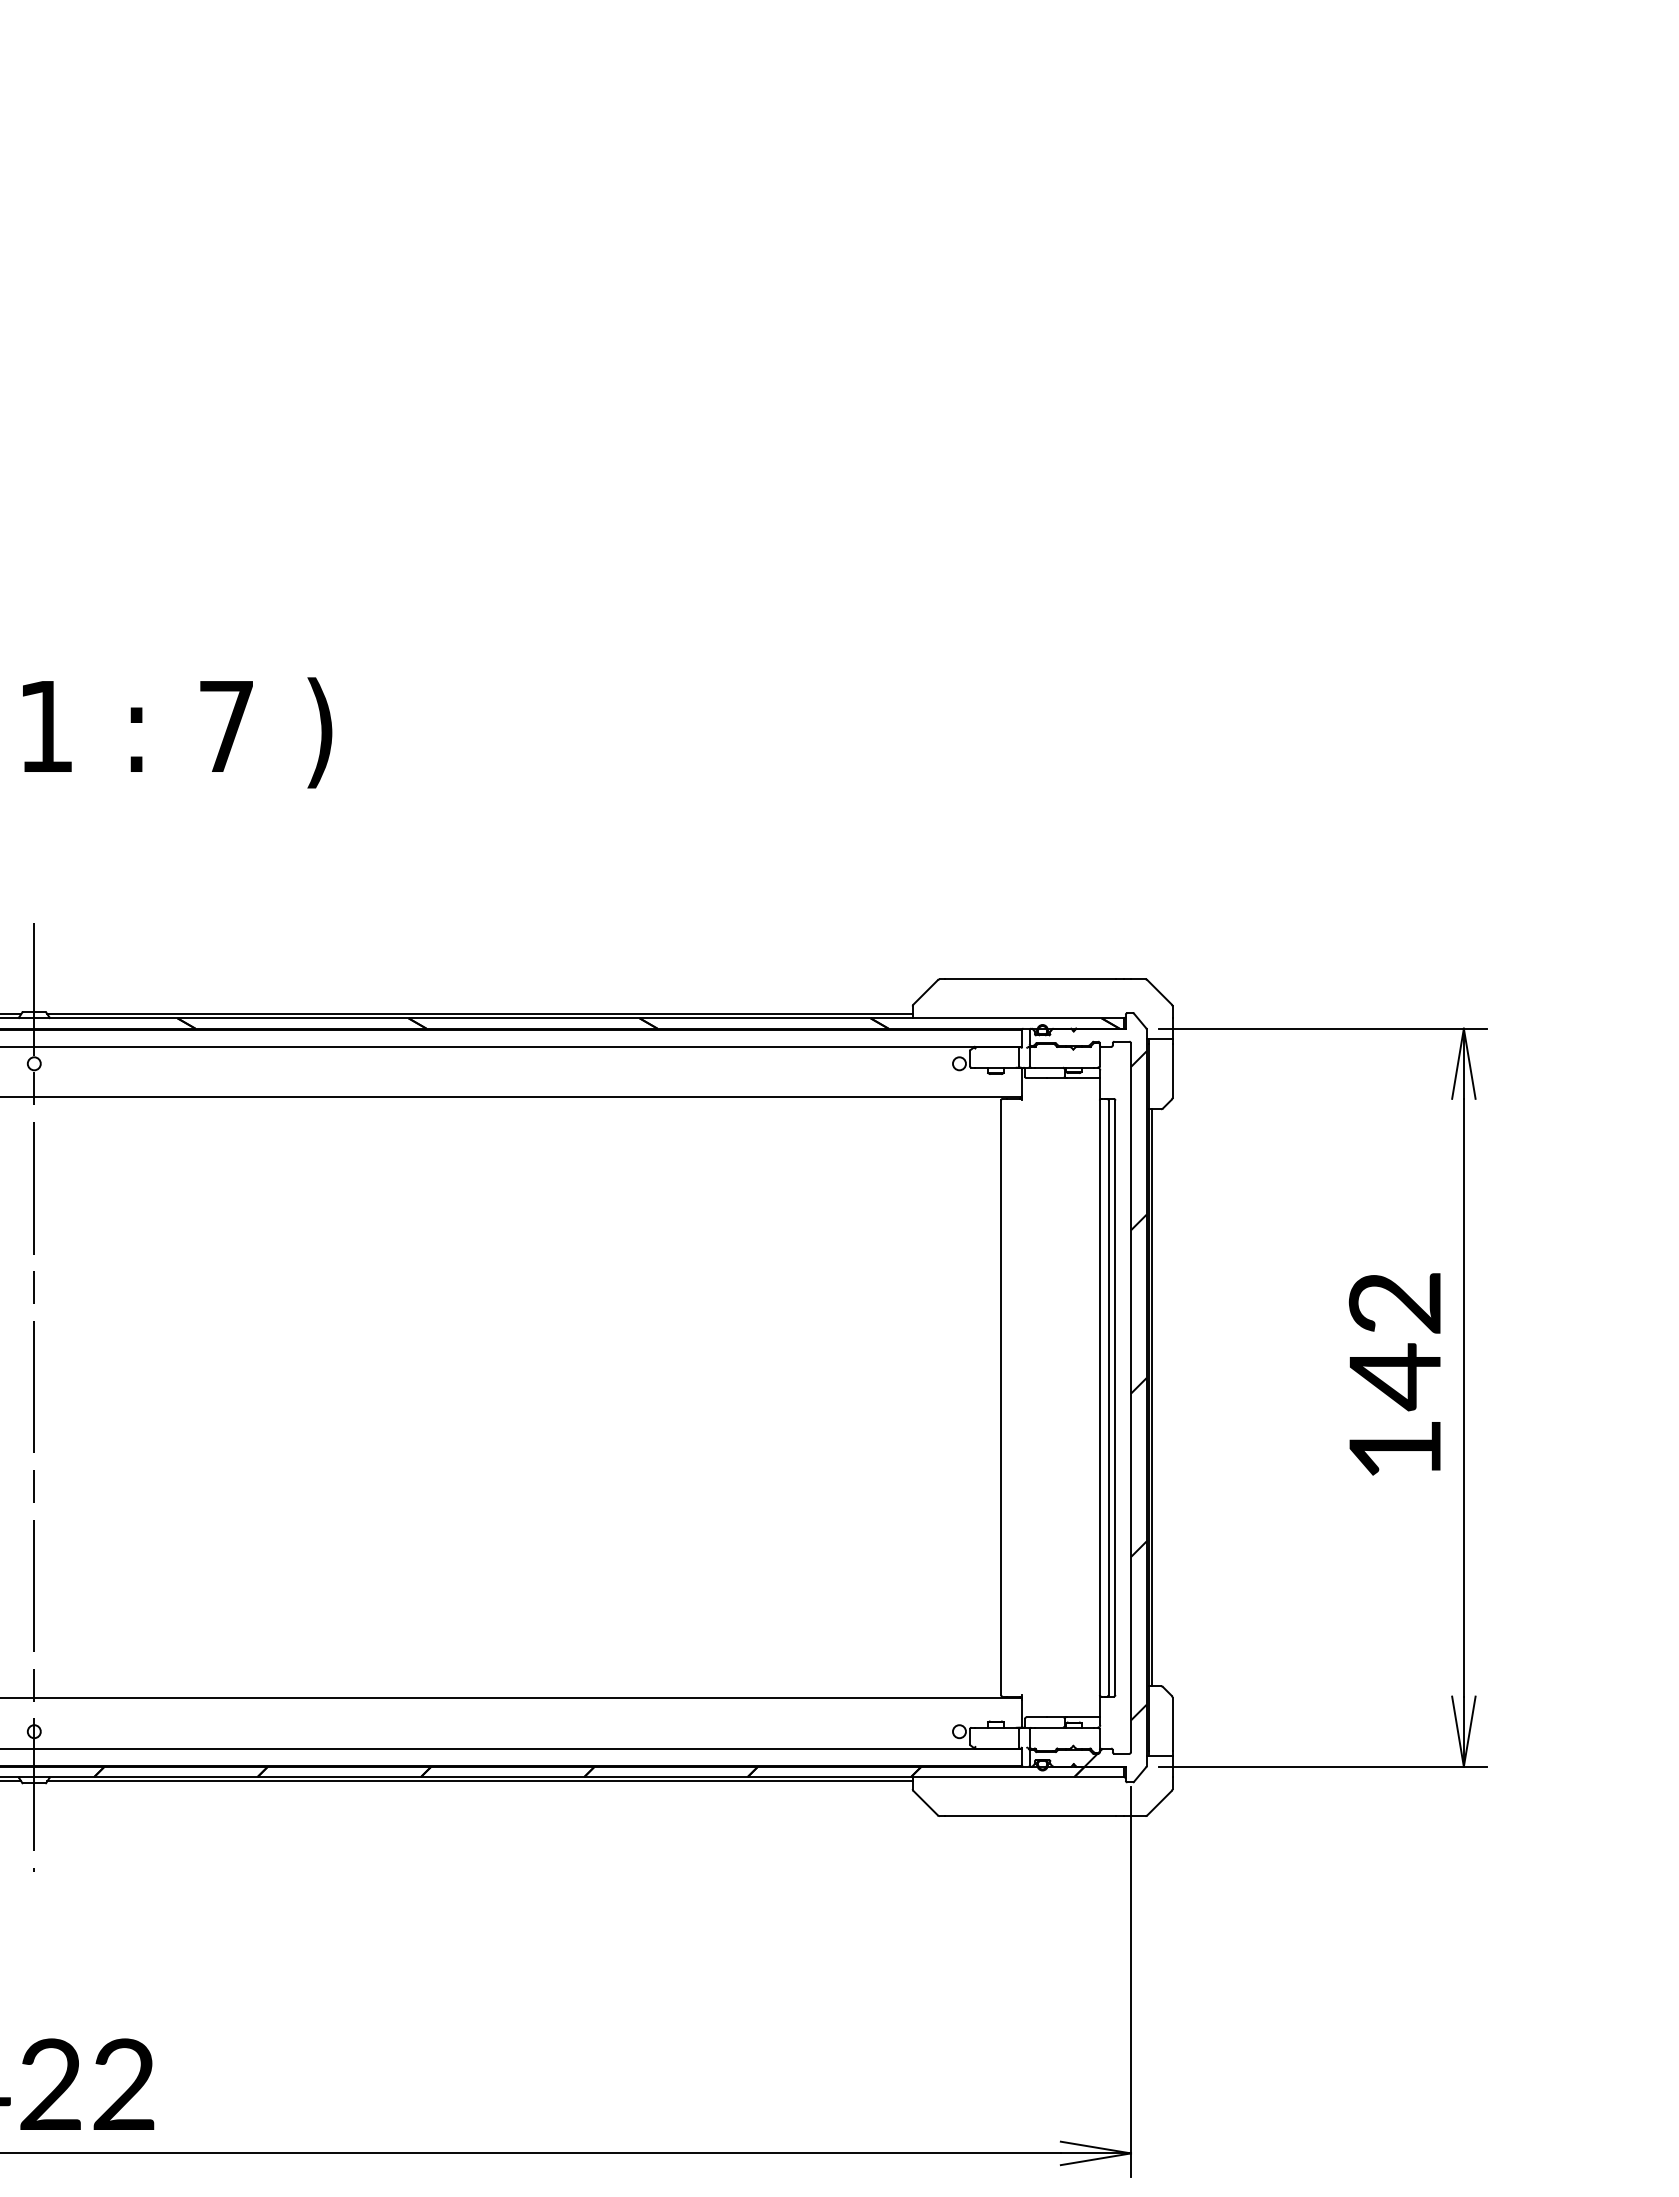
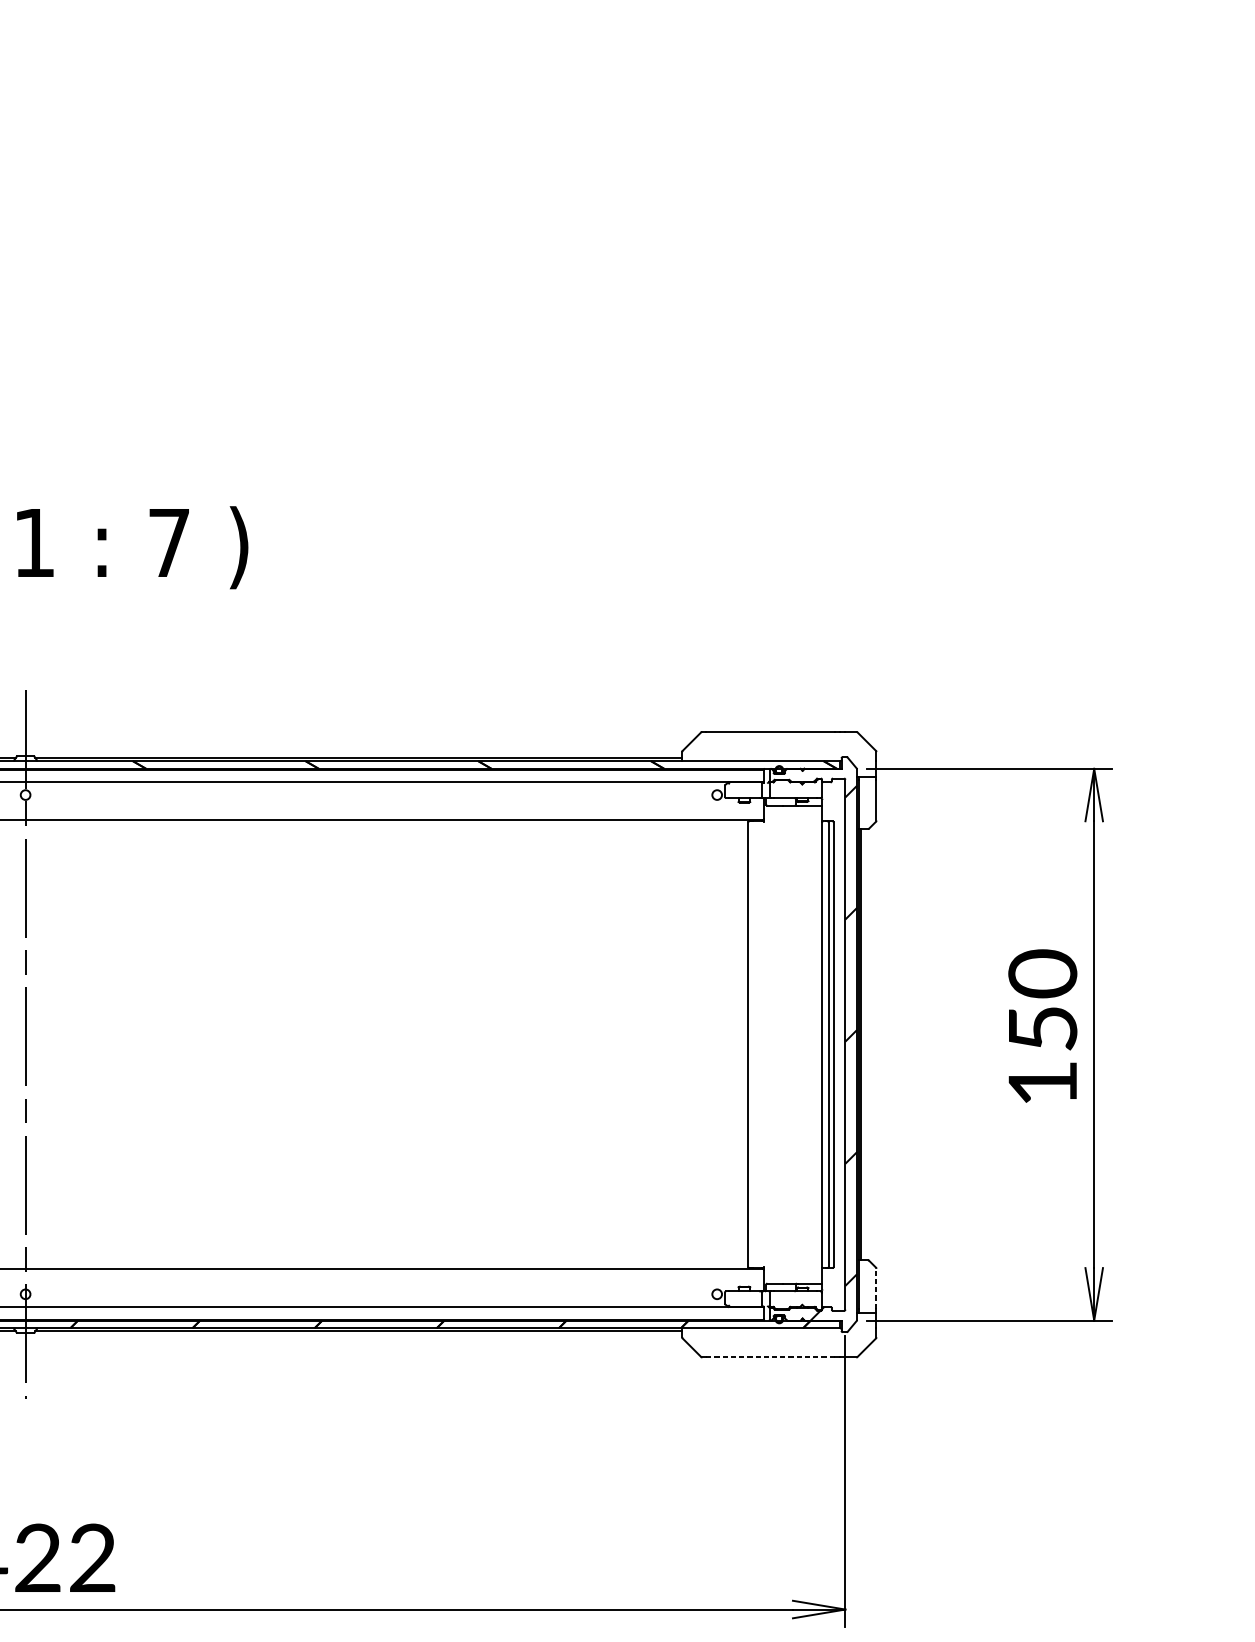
text: (1395, 1340) -> (1043, 1001), 142 -> 150
line: (1172, 1724) -> (876, 1288), solid -> dashed
line: (1030, 1816) -> (770, 1357), solid -> dashed

